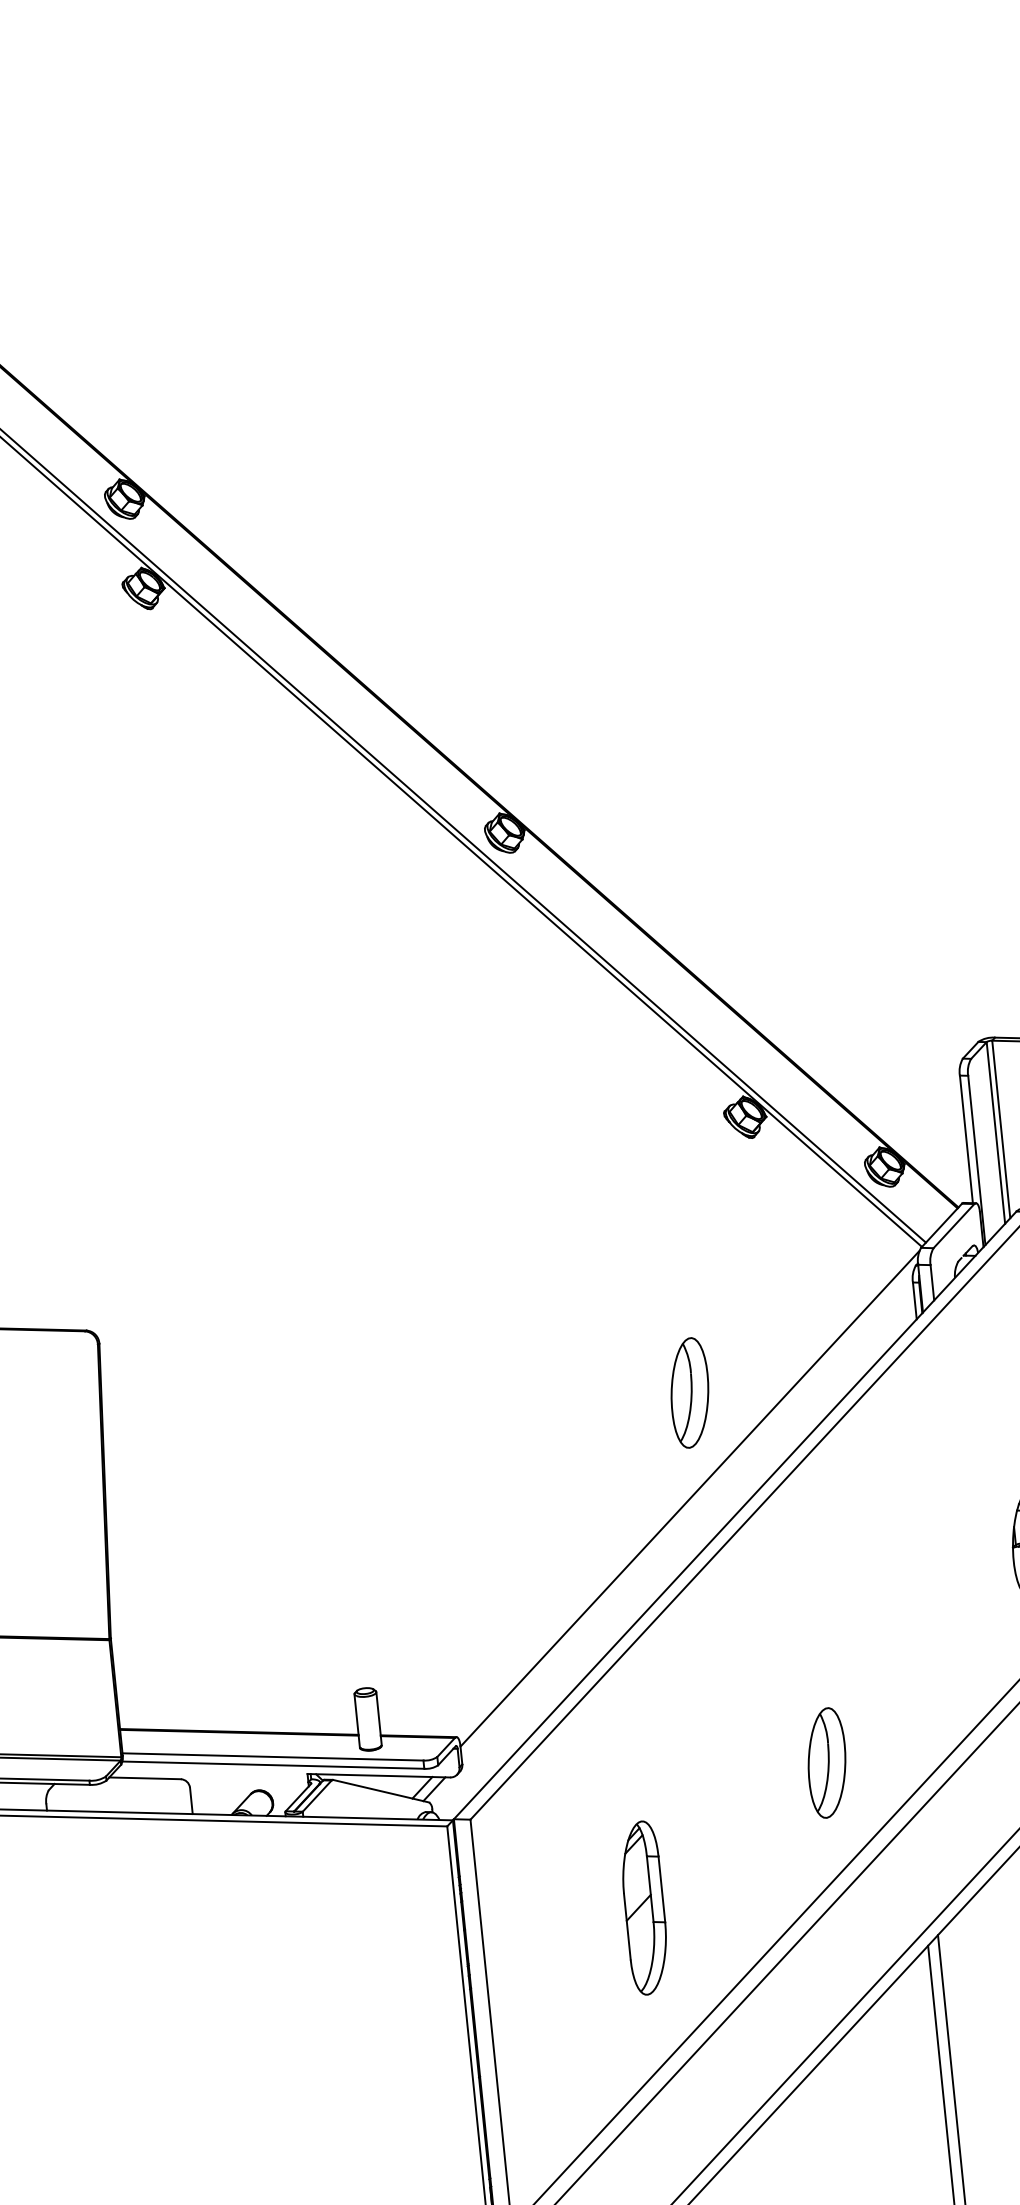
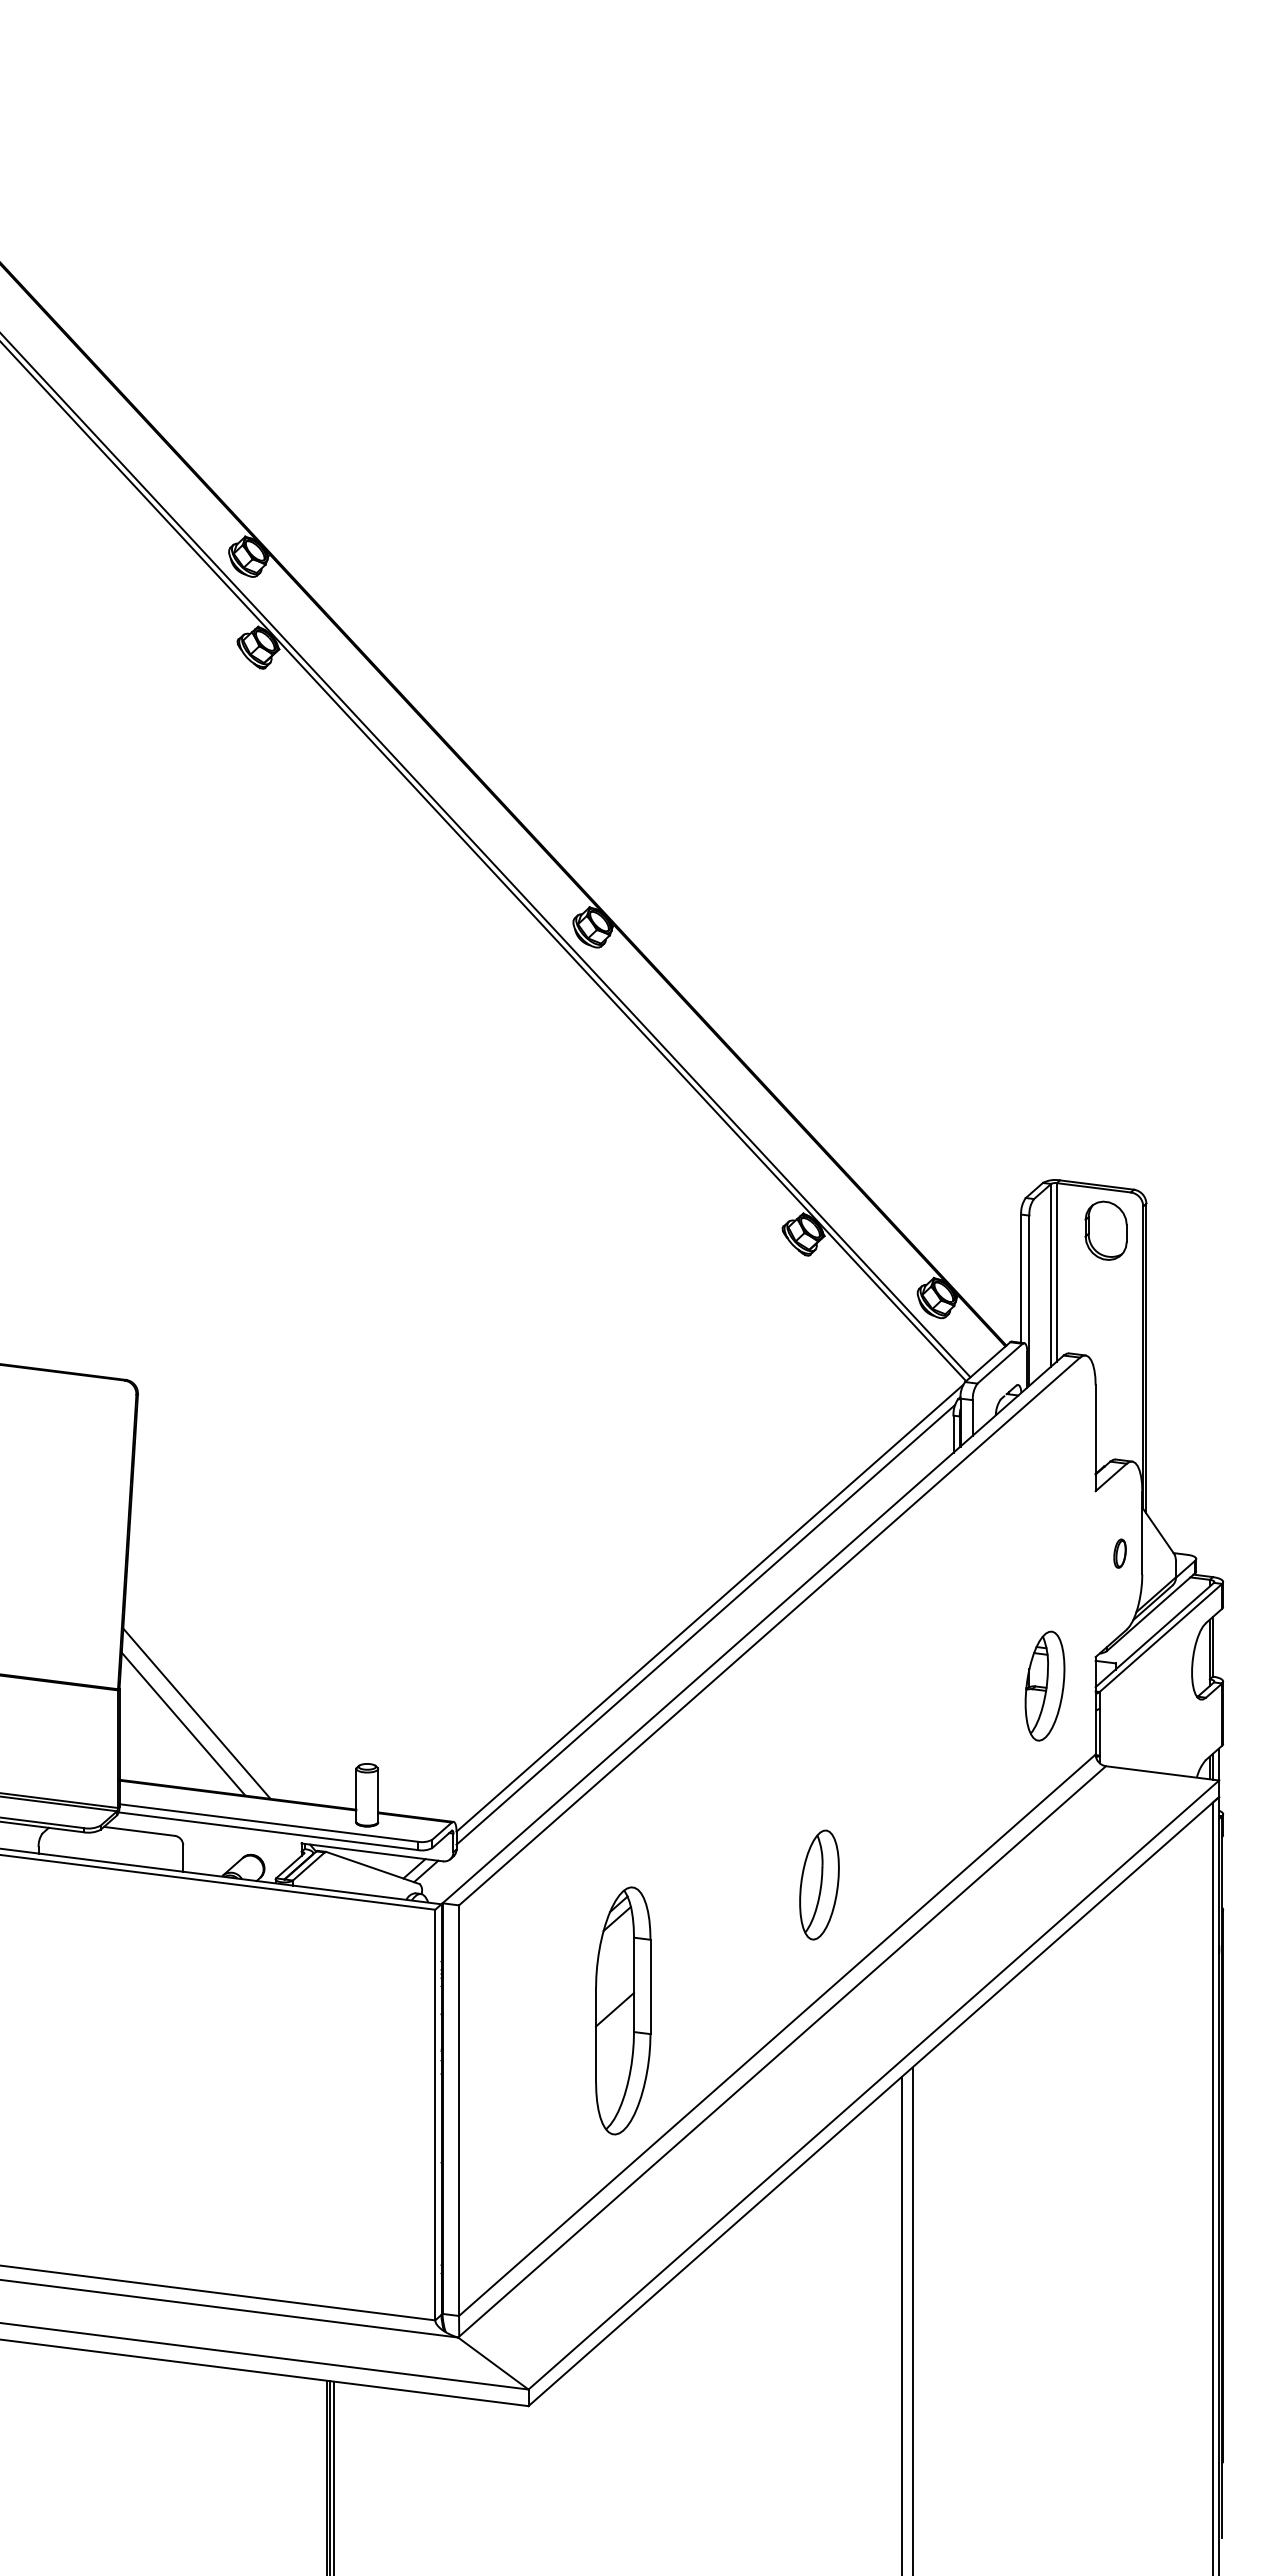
part: (689, 1392) -> (720, 1502), removed
line: (687, 1515) -> (705, 1624), added
line: (189, 1655) -> (196, 1713), added
line: (177, 1666) -> (183, 1723), added
part: (644, 1907) -> (623, 2010), size x1.43

